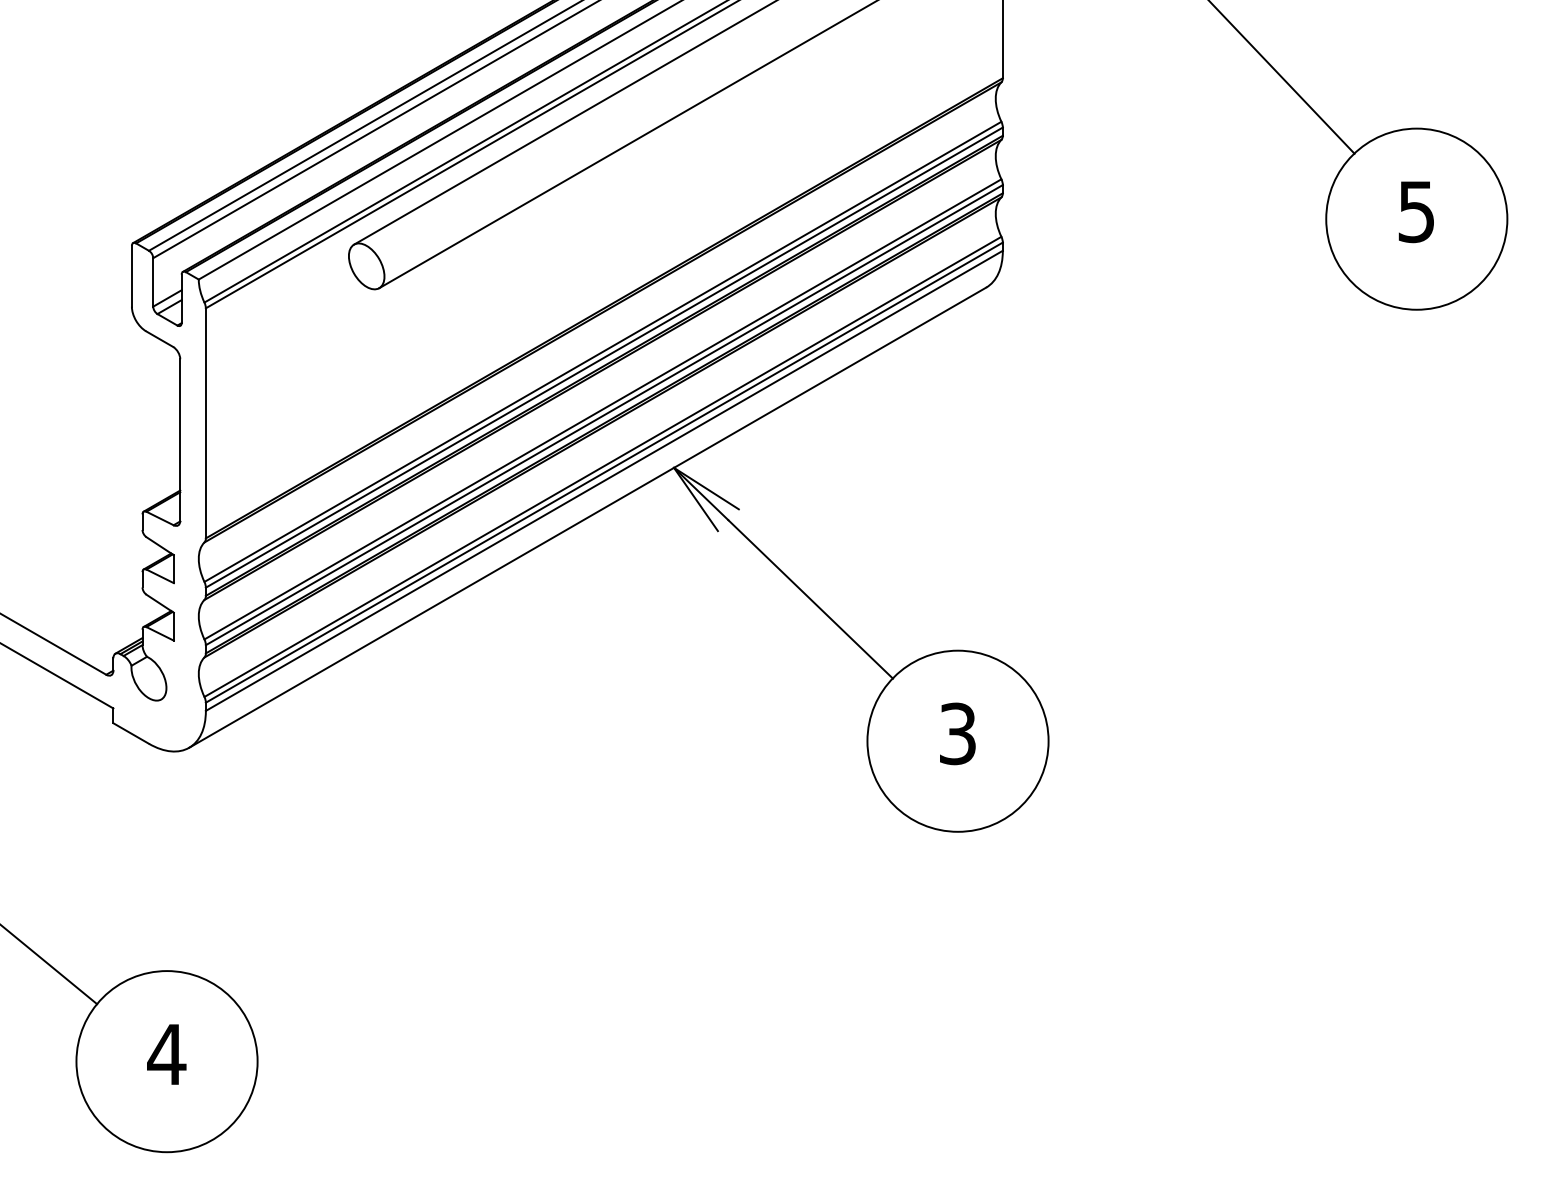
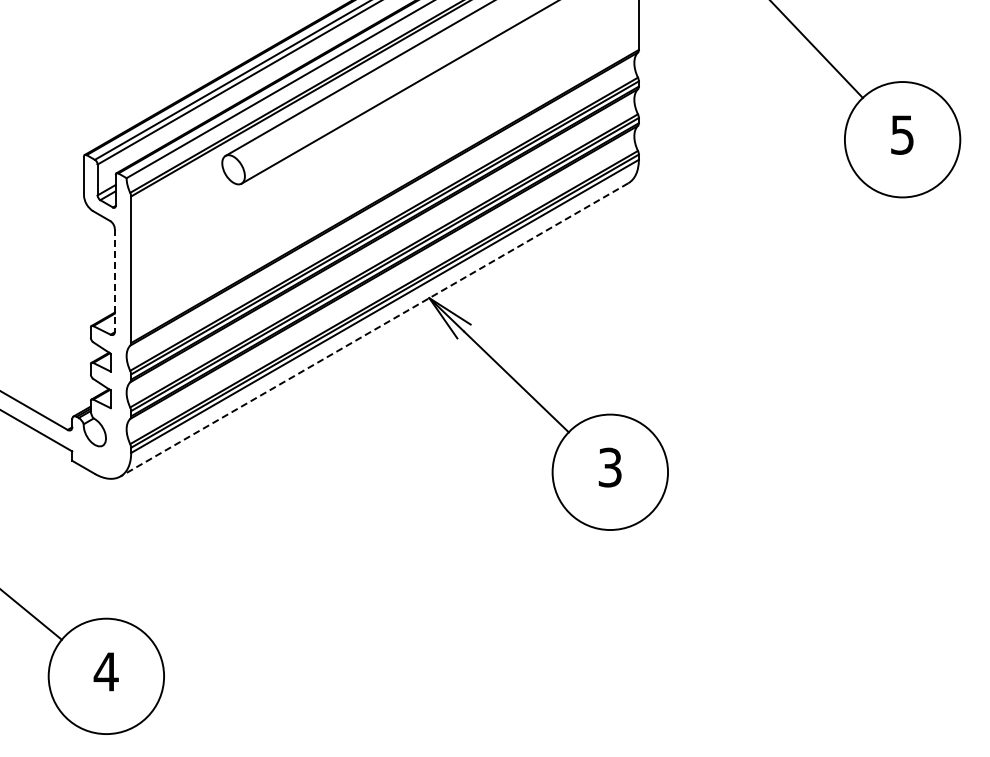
line: (179, 440) -> (114, 280), solid -> dashed
line: (586, 518) -> (373, 330), solid -> dashed

